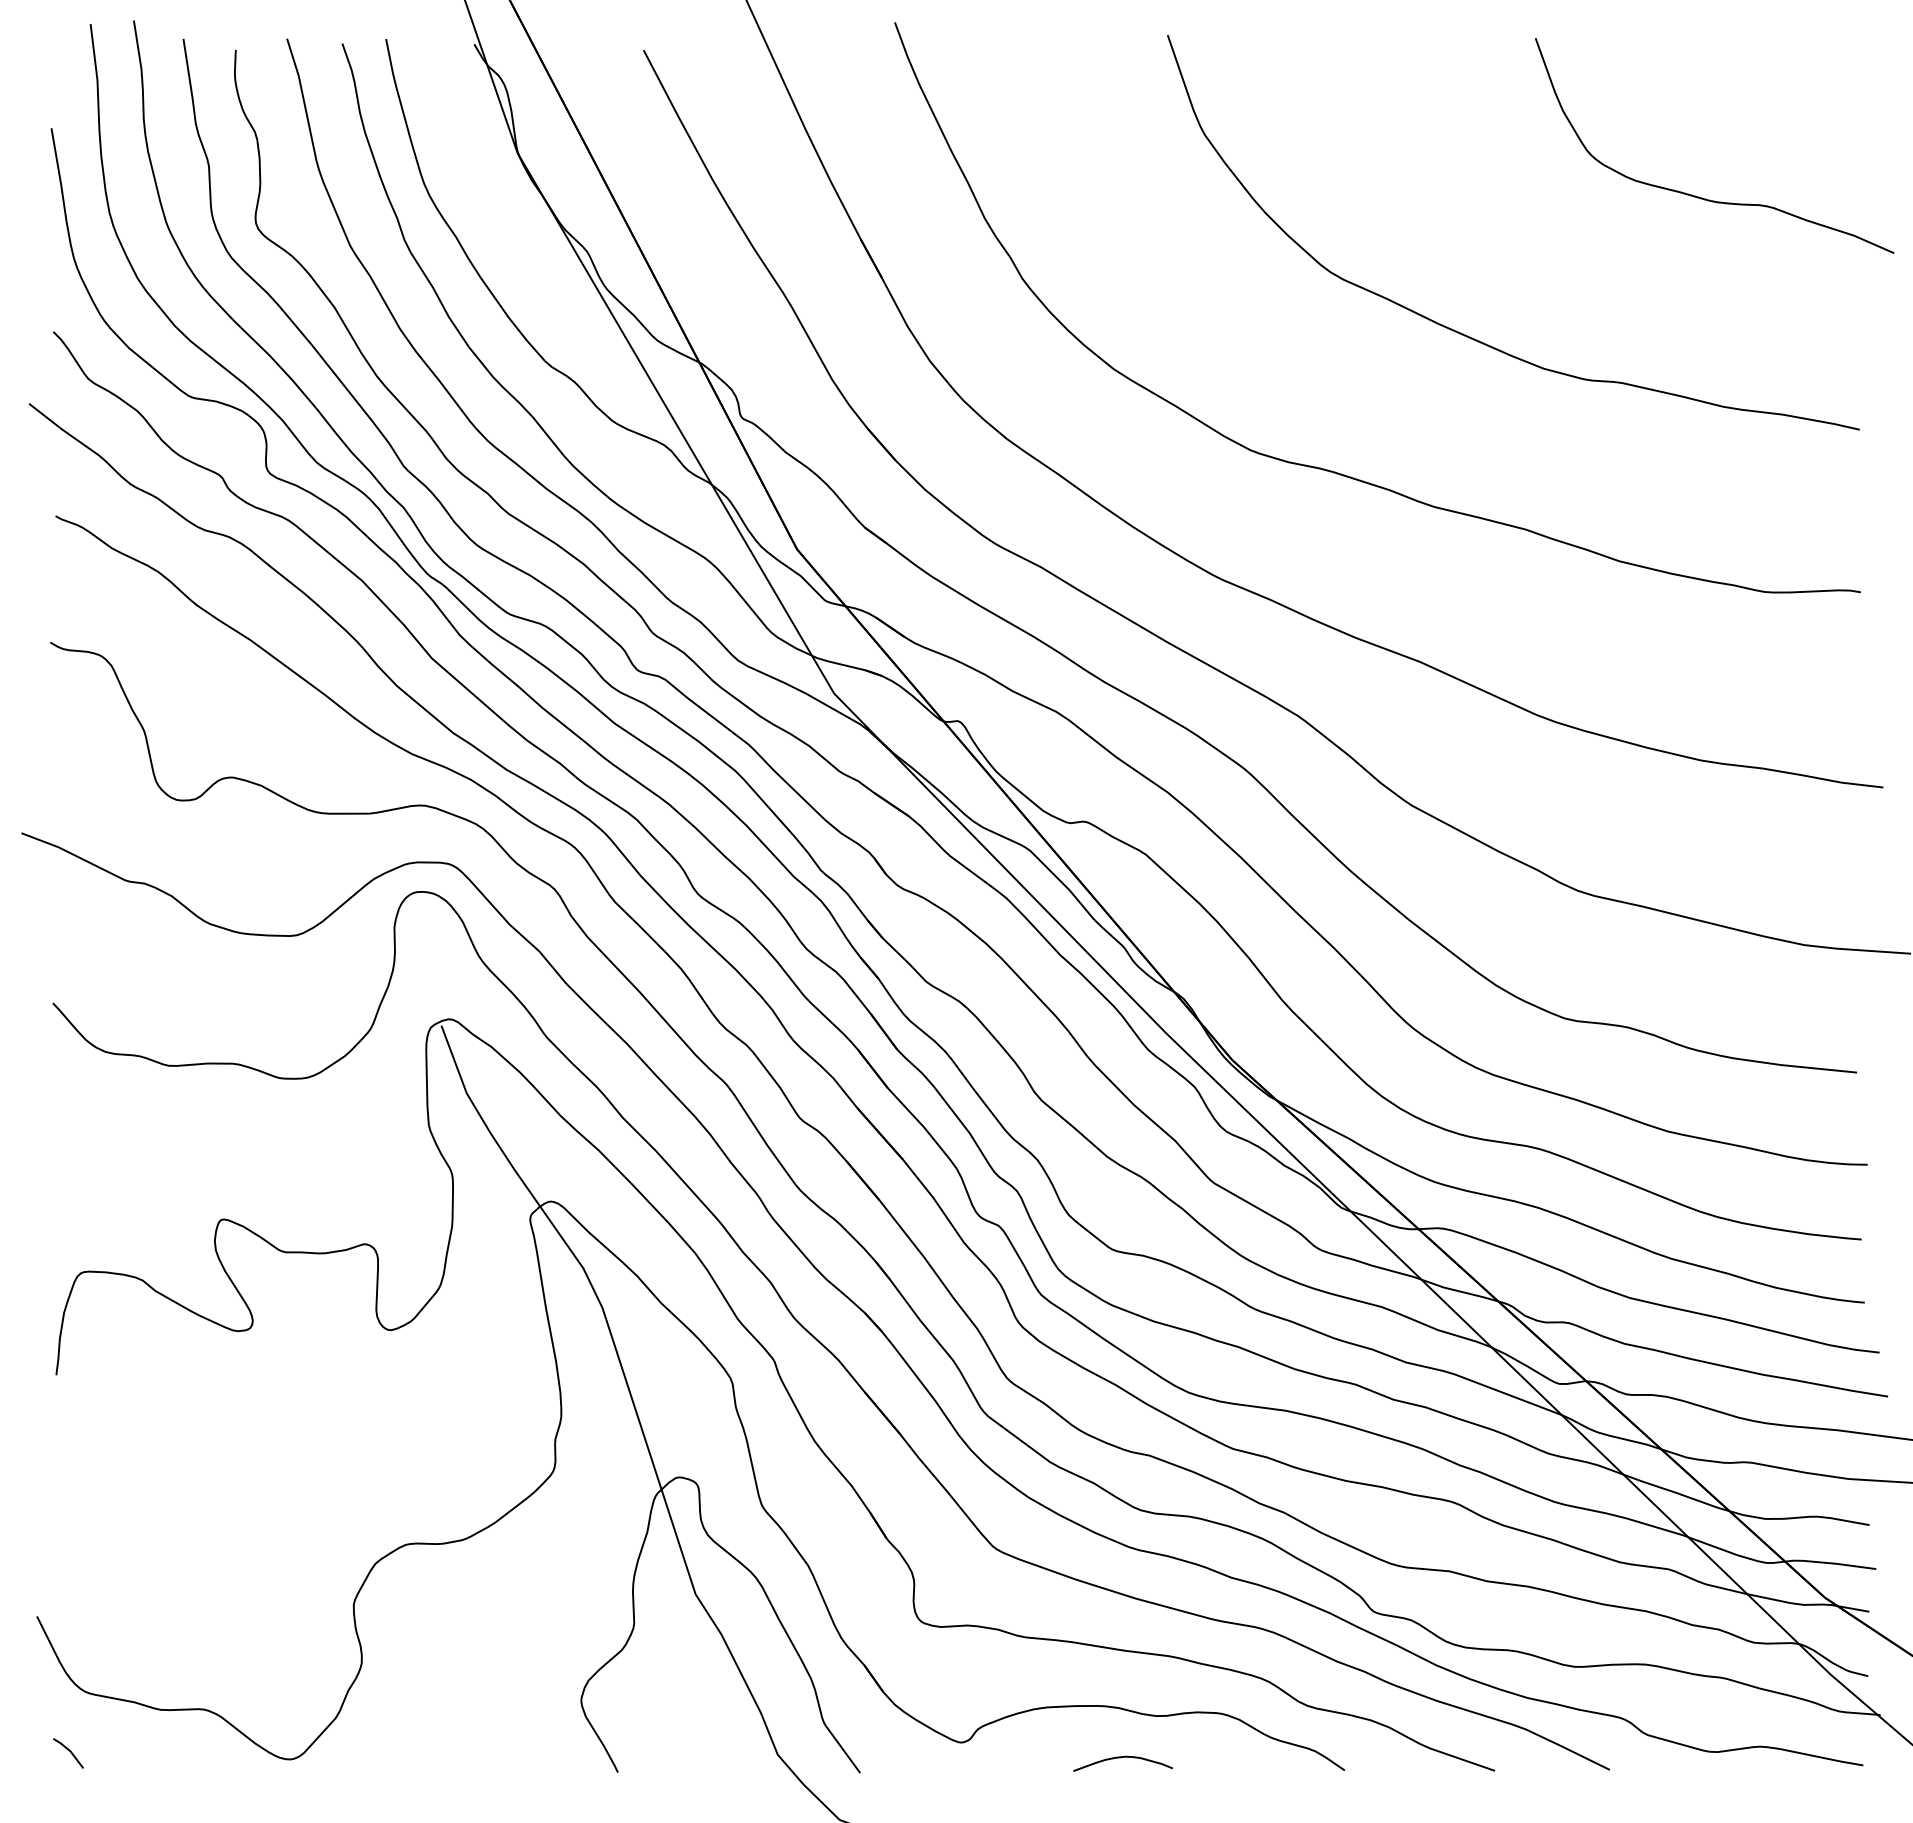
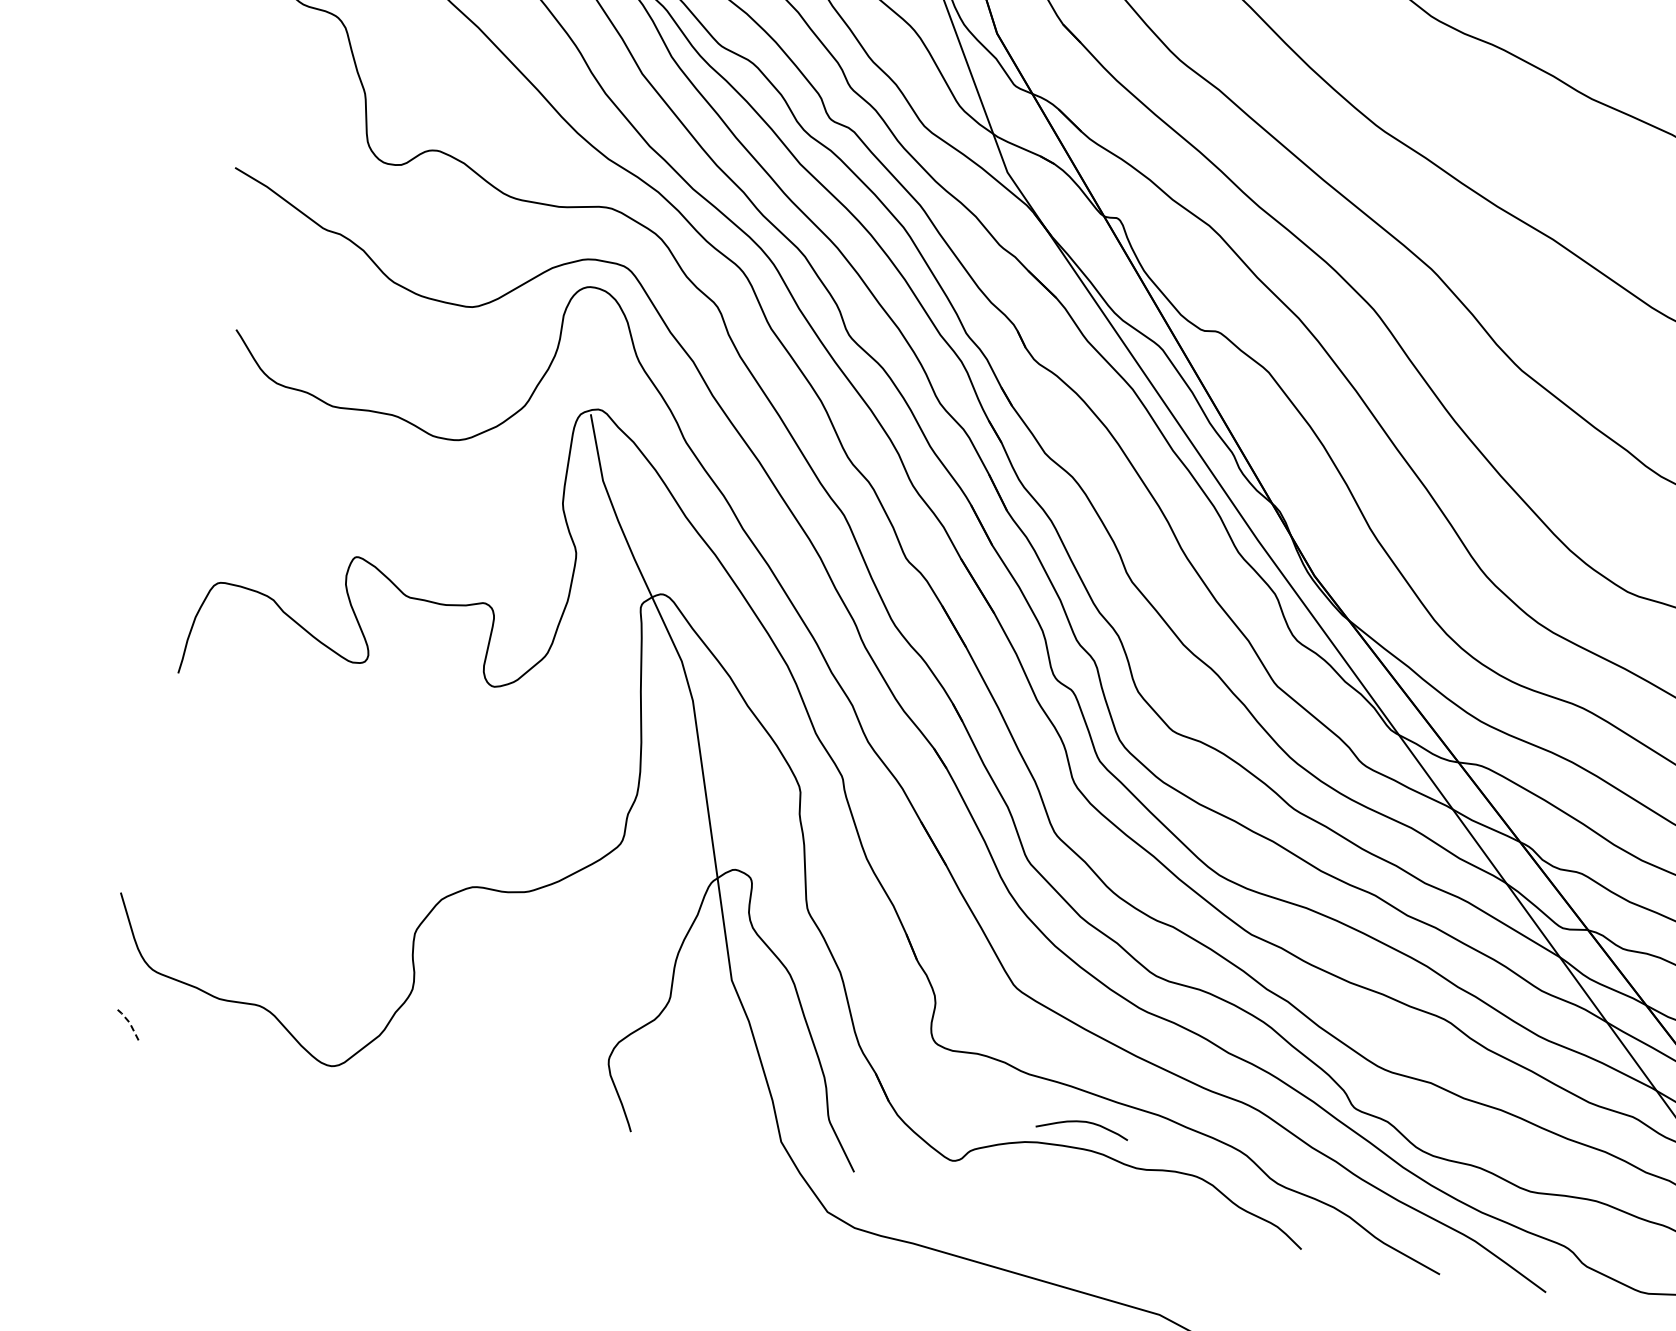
line: (69, 1750) -> (128, 1021), solid -> dashed
curve: (1121, 1758) -> (1082, 1122), moved

